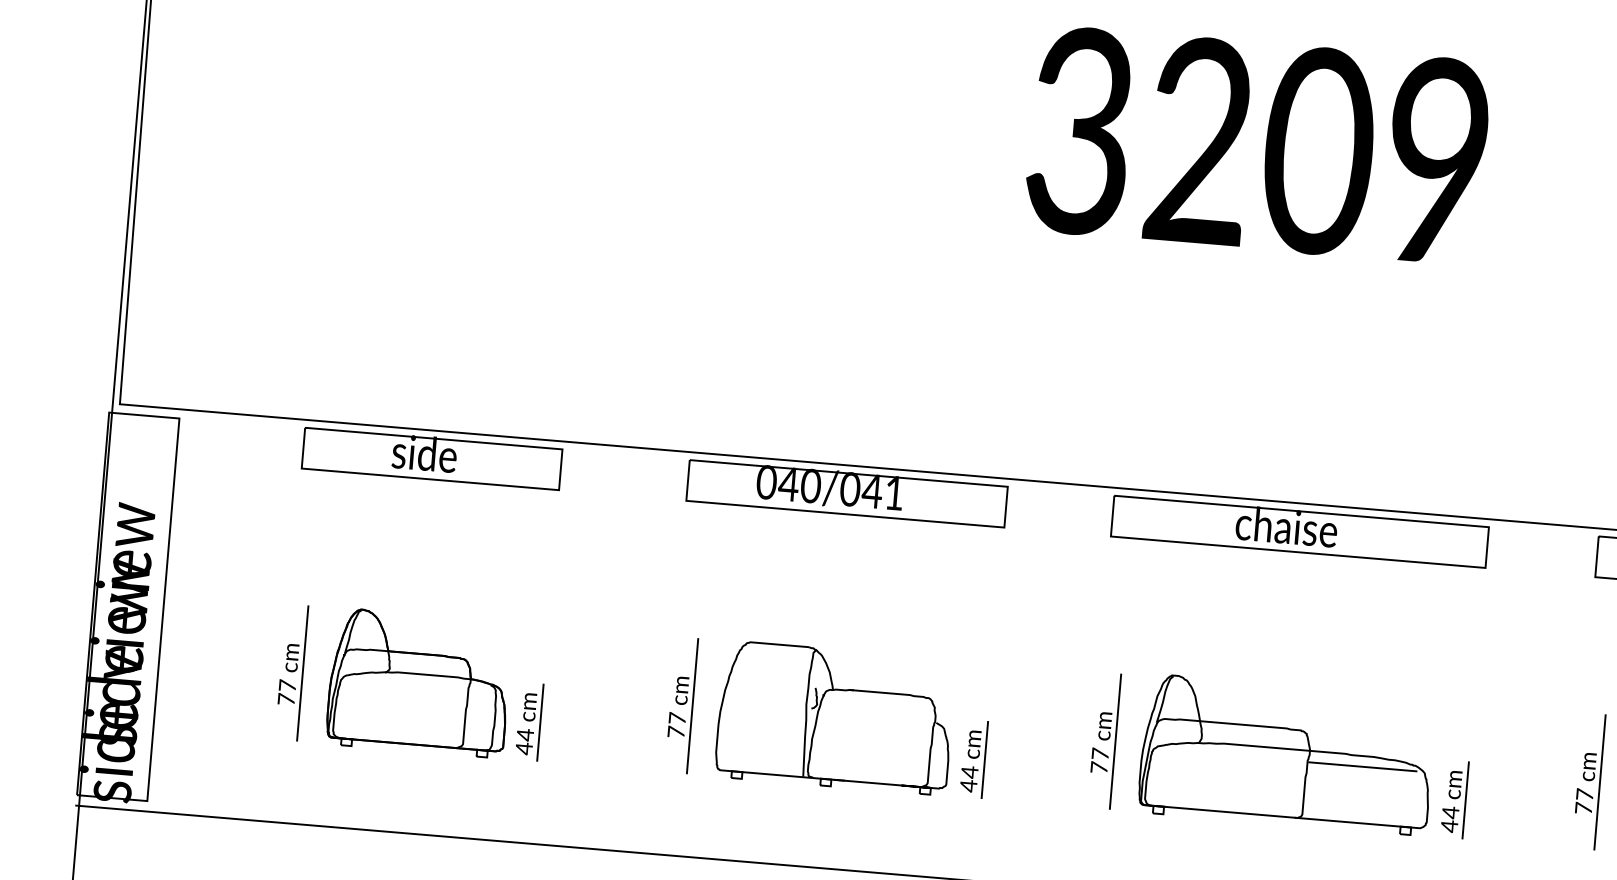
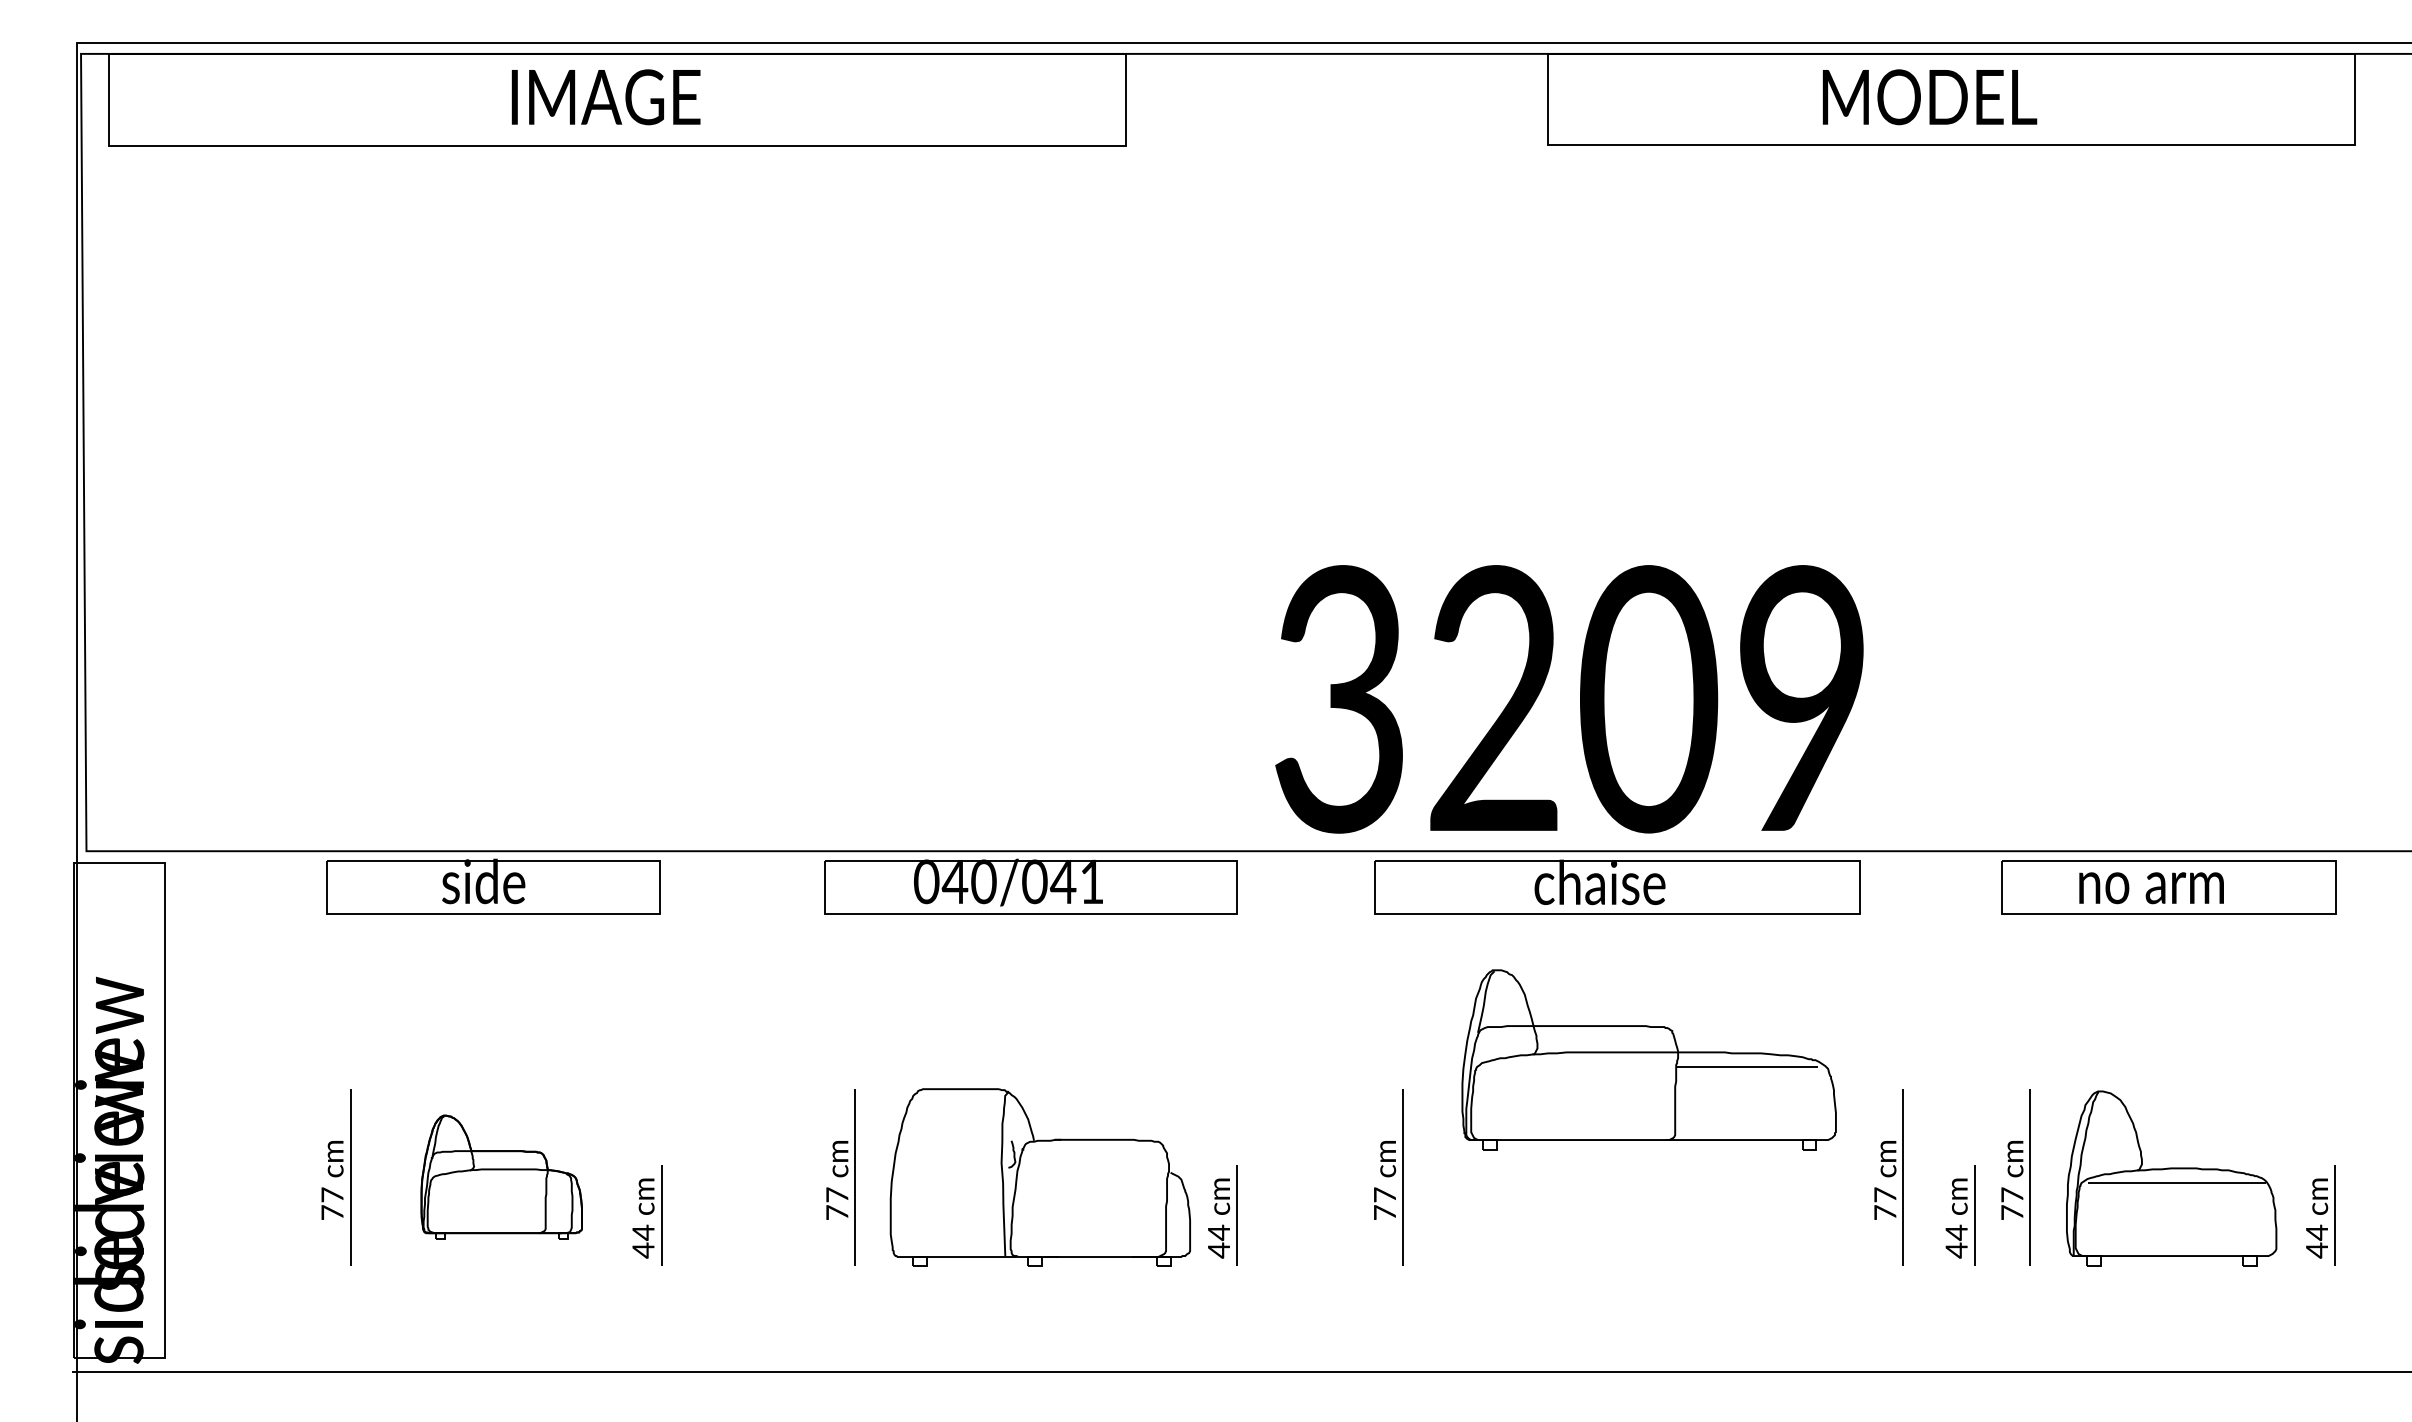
text: (1257, 146) -> (1569, 699), moved
part: (419, 683) -> (501, 1177), size x0.7
part: (1286, 754) -> (1648, 1059), moved
part: (1490, 773) -> (1888, 1177), added
part: (1454, 799) -> (1960, 1215), moved

